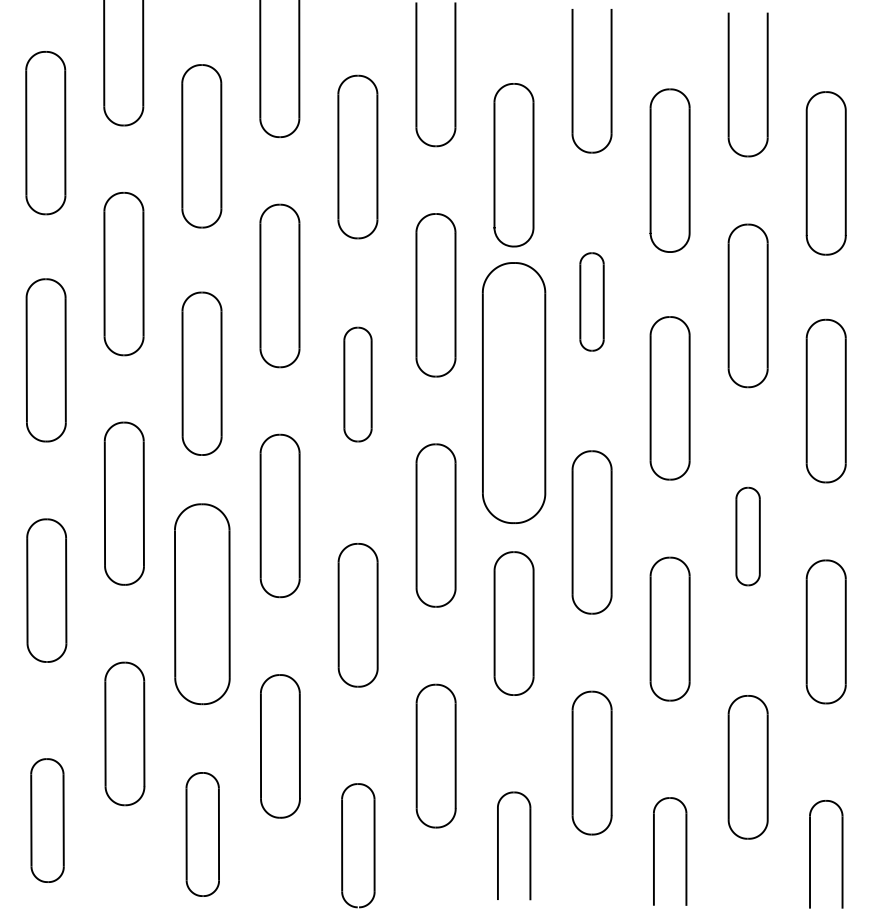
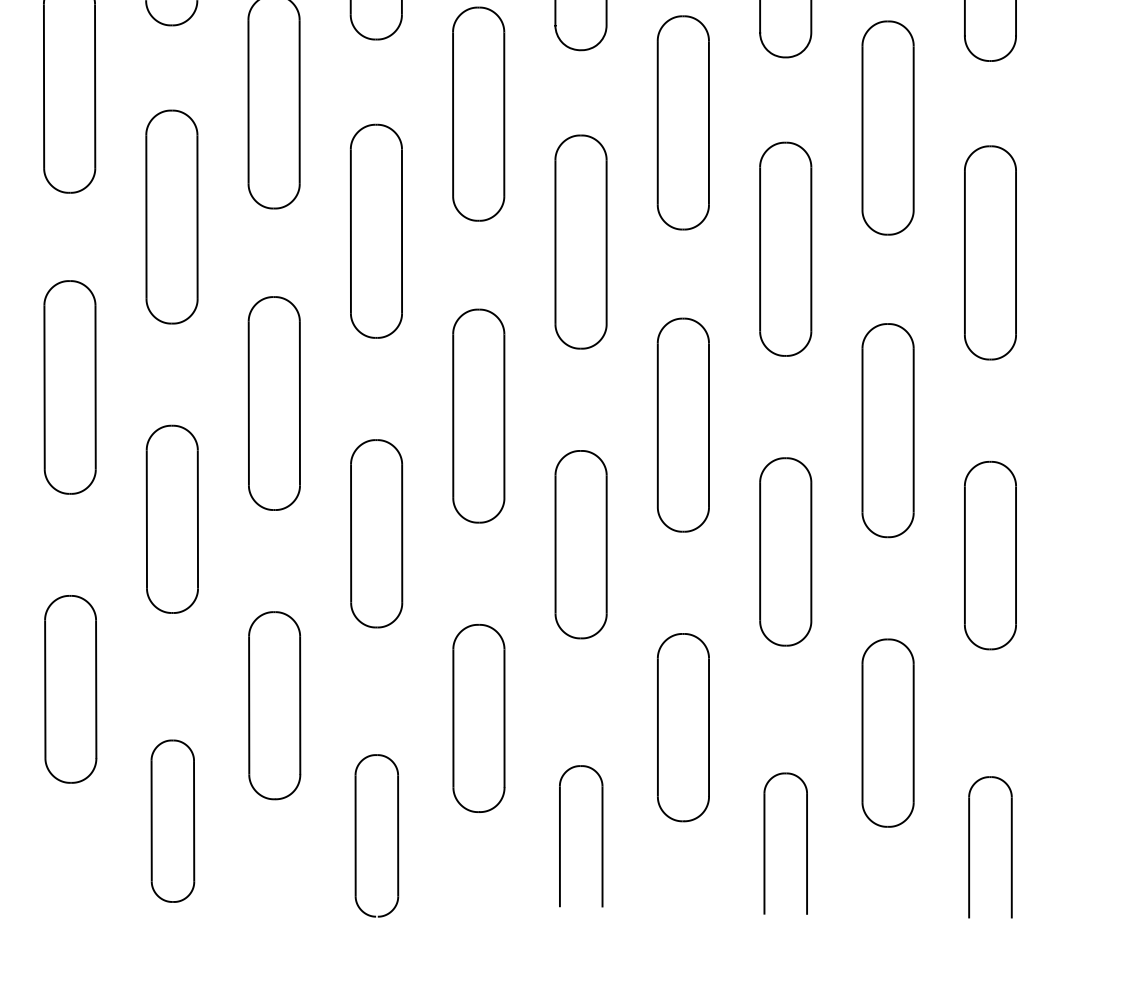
part: (591, 301) -> (682, 122), size x1.67
part: (357, 384) -> (375, 231), size x1.43
part: (513, 392) -> (580, 241), size x0.62
part: (747, 536) -> (887, 430), size x1.67
part: (202, 604) -> (172, 519), size x0.71

